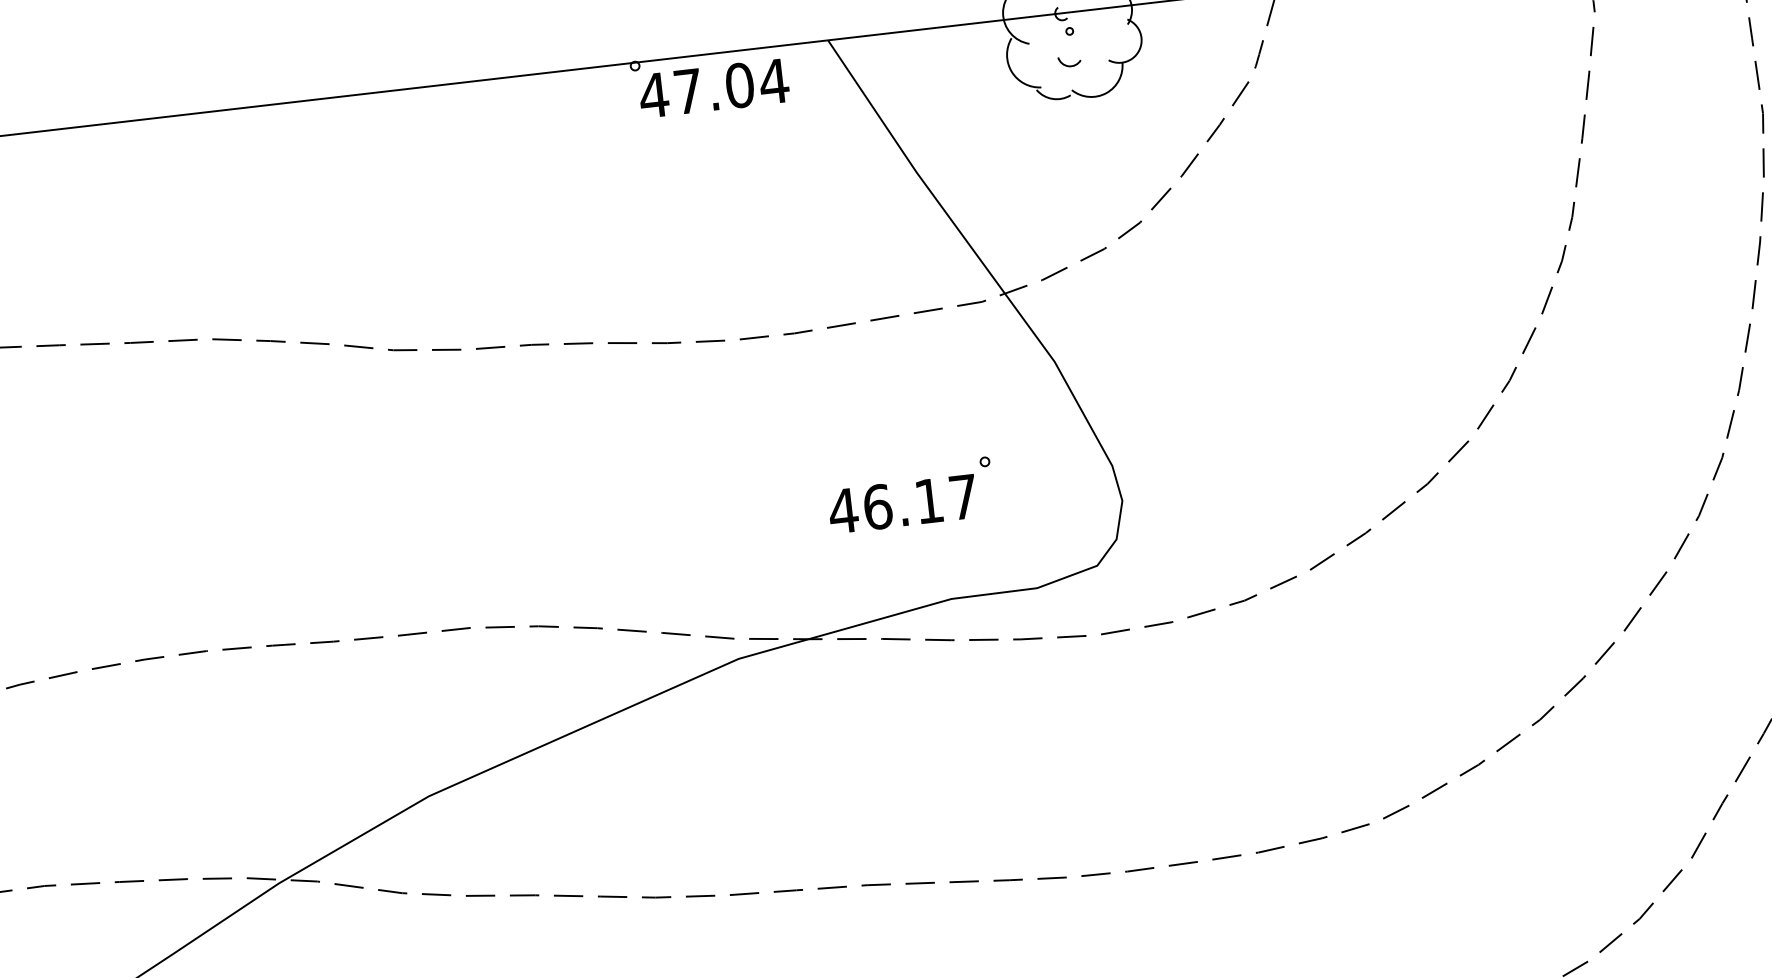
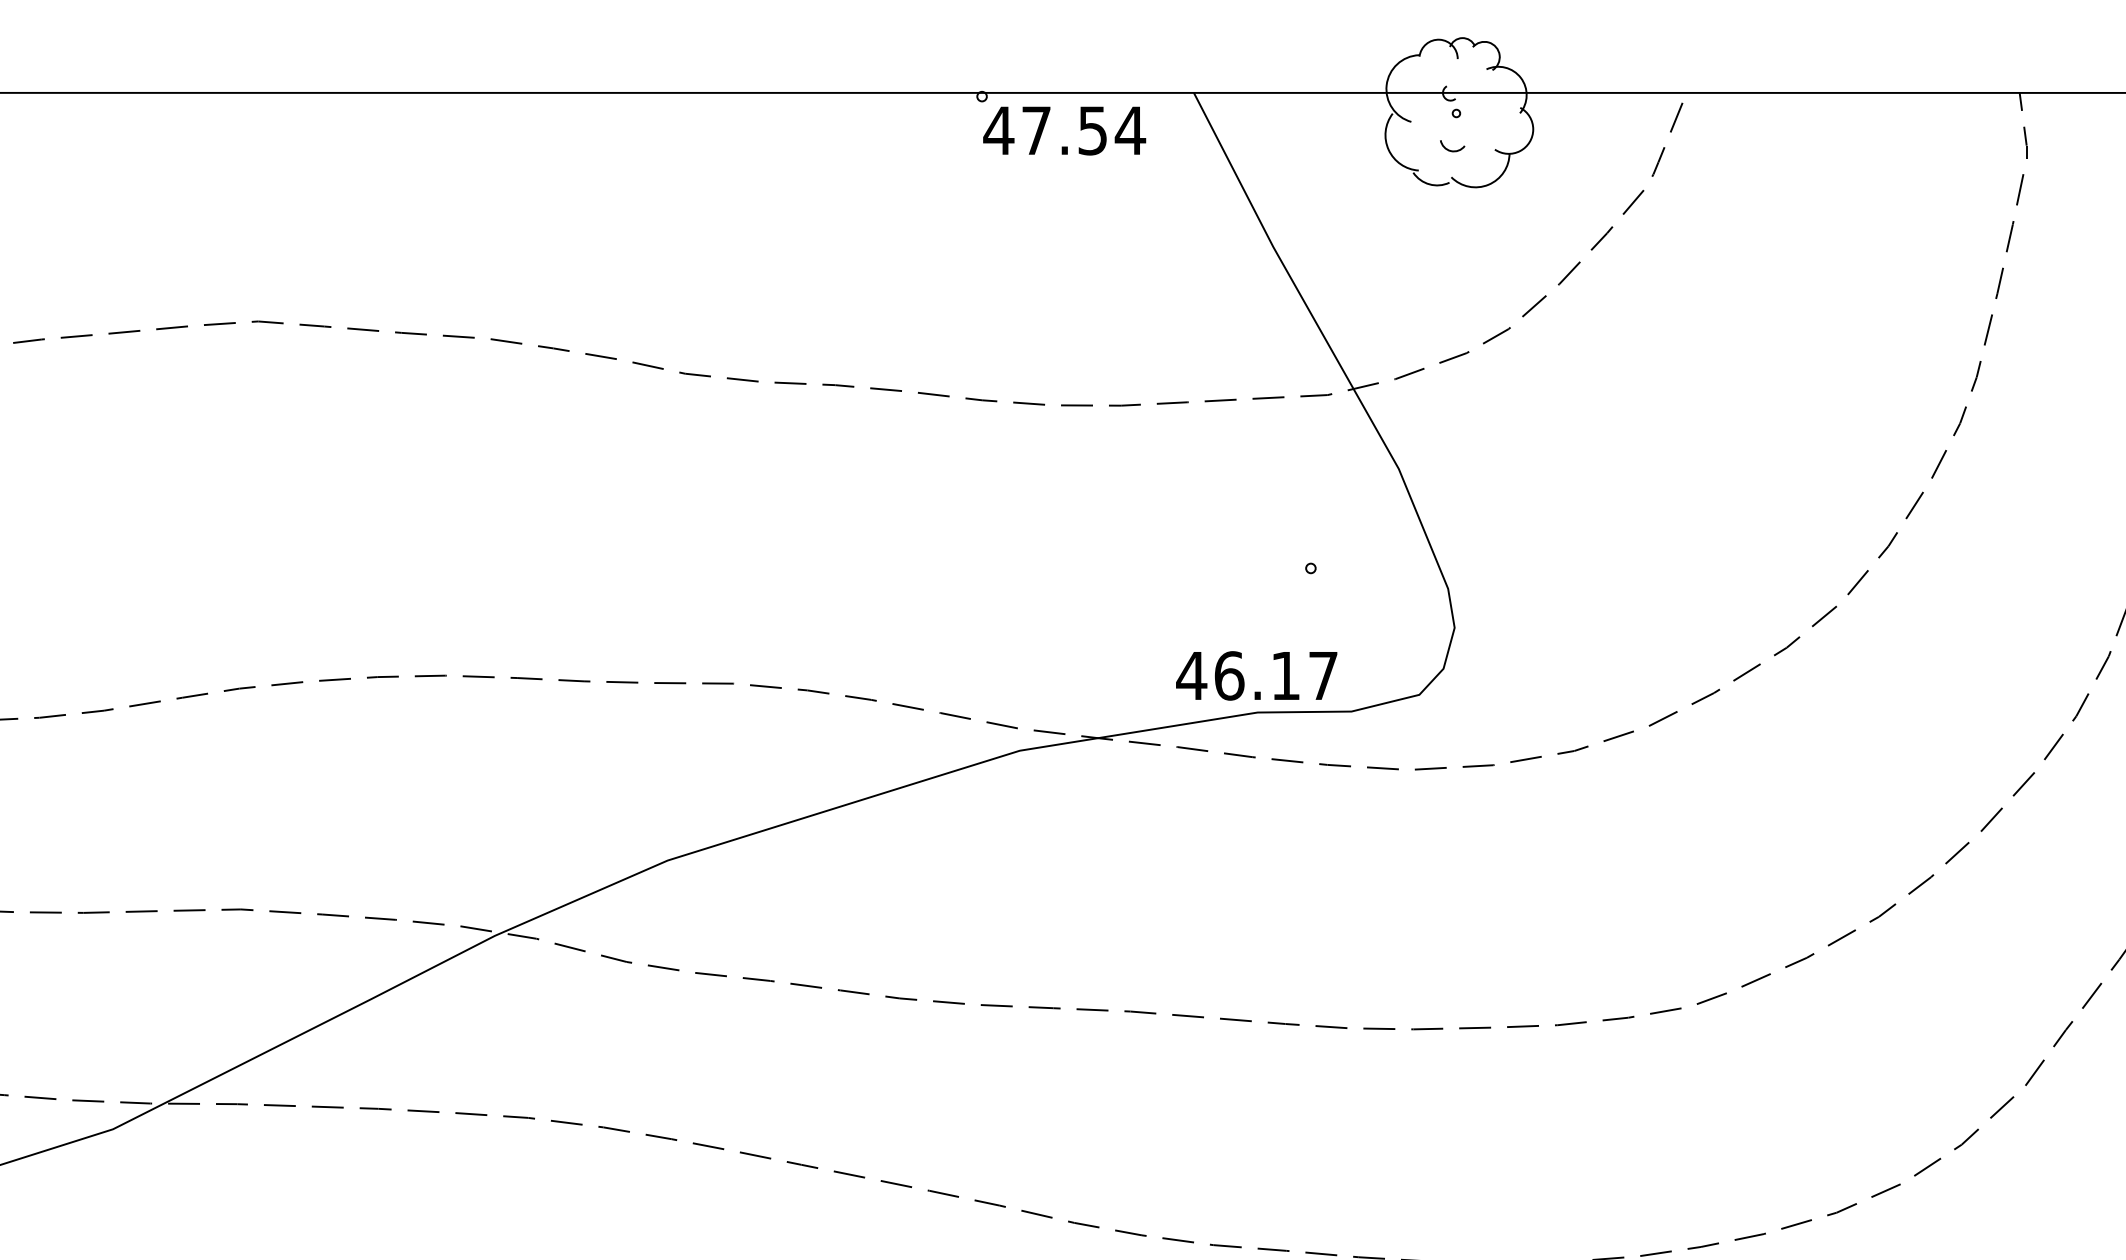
text: (739, 85) -> (1092, 130), 47.04 -> 47.54
text: (902, 503) -> (1256, 675), moved

